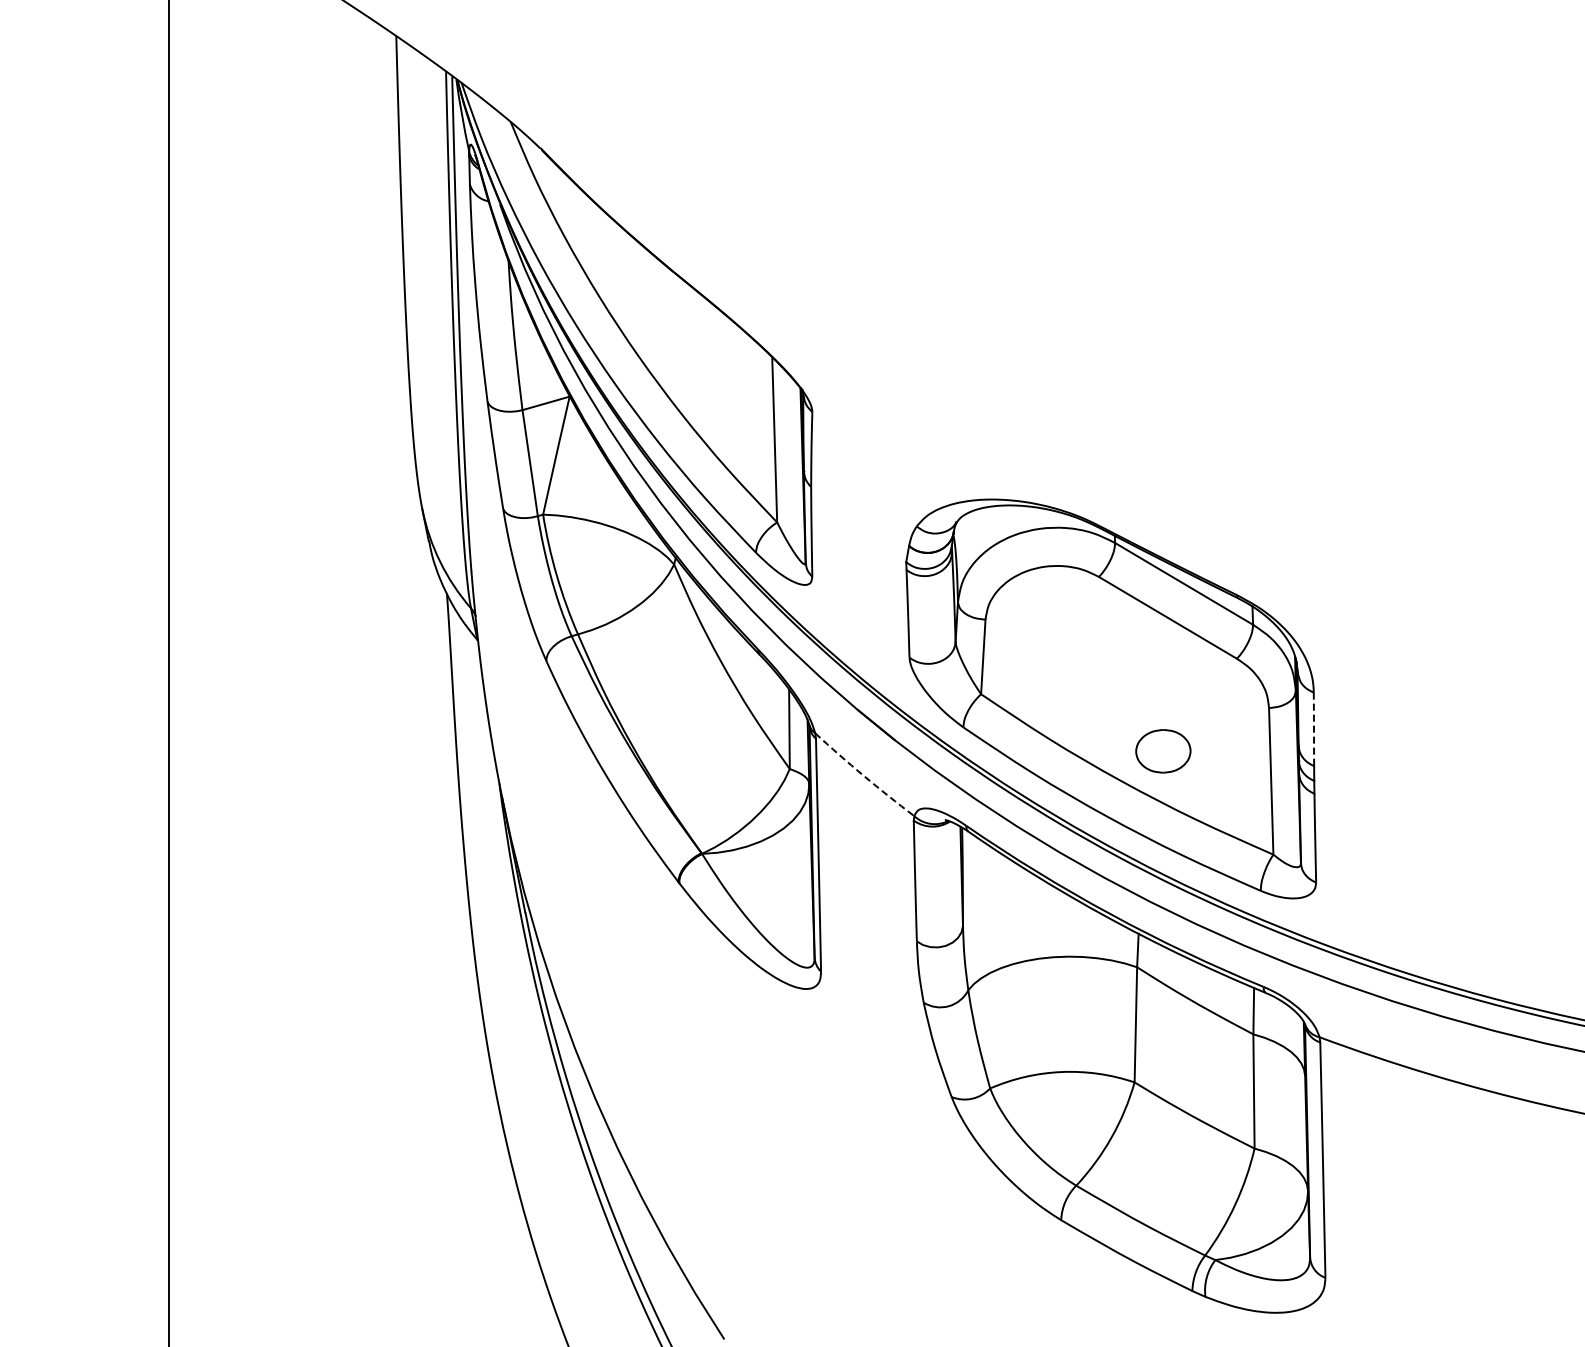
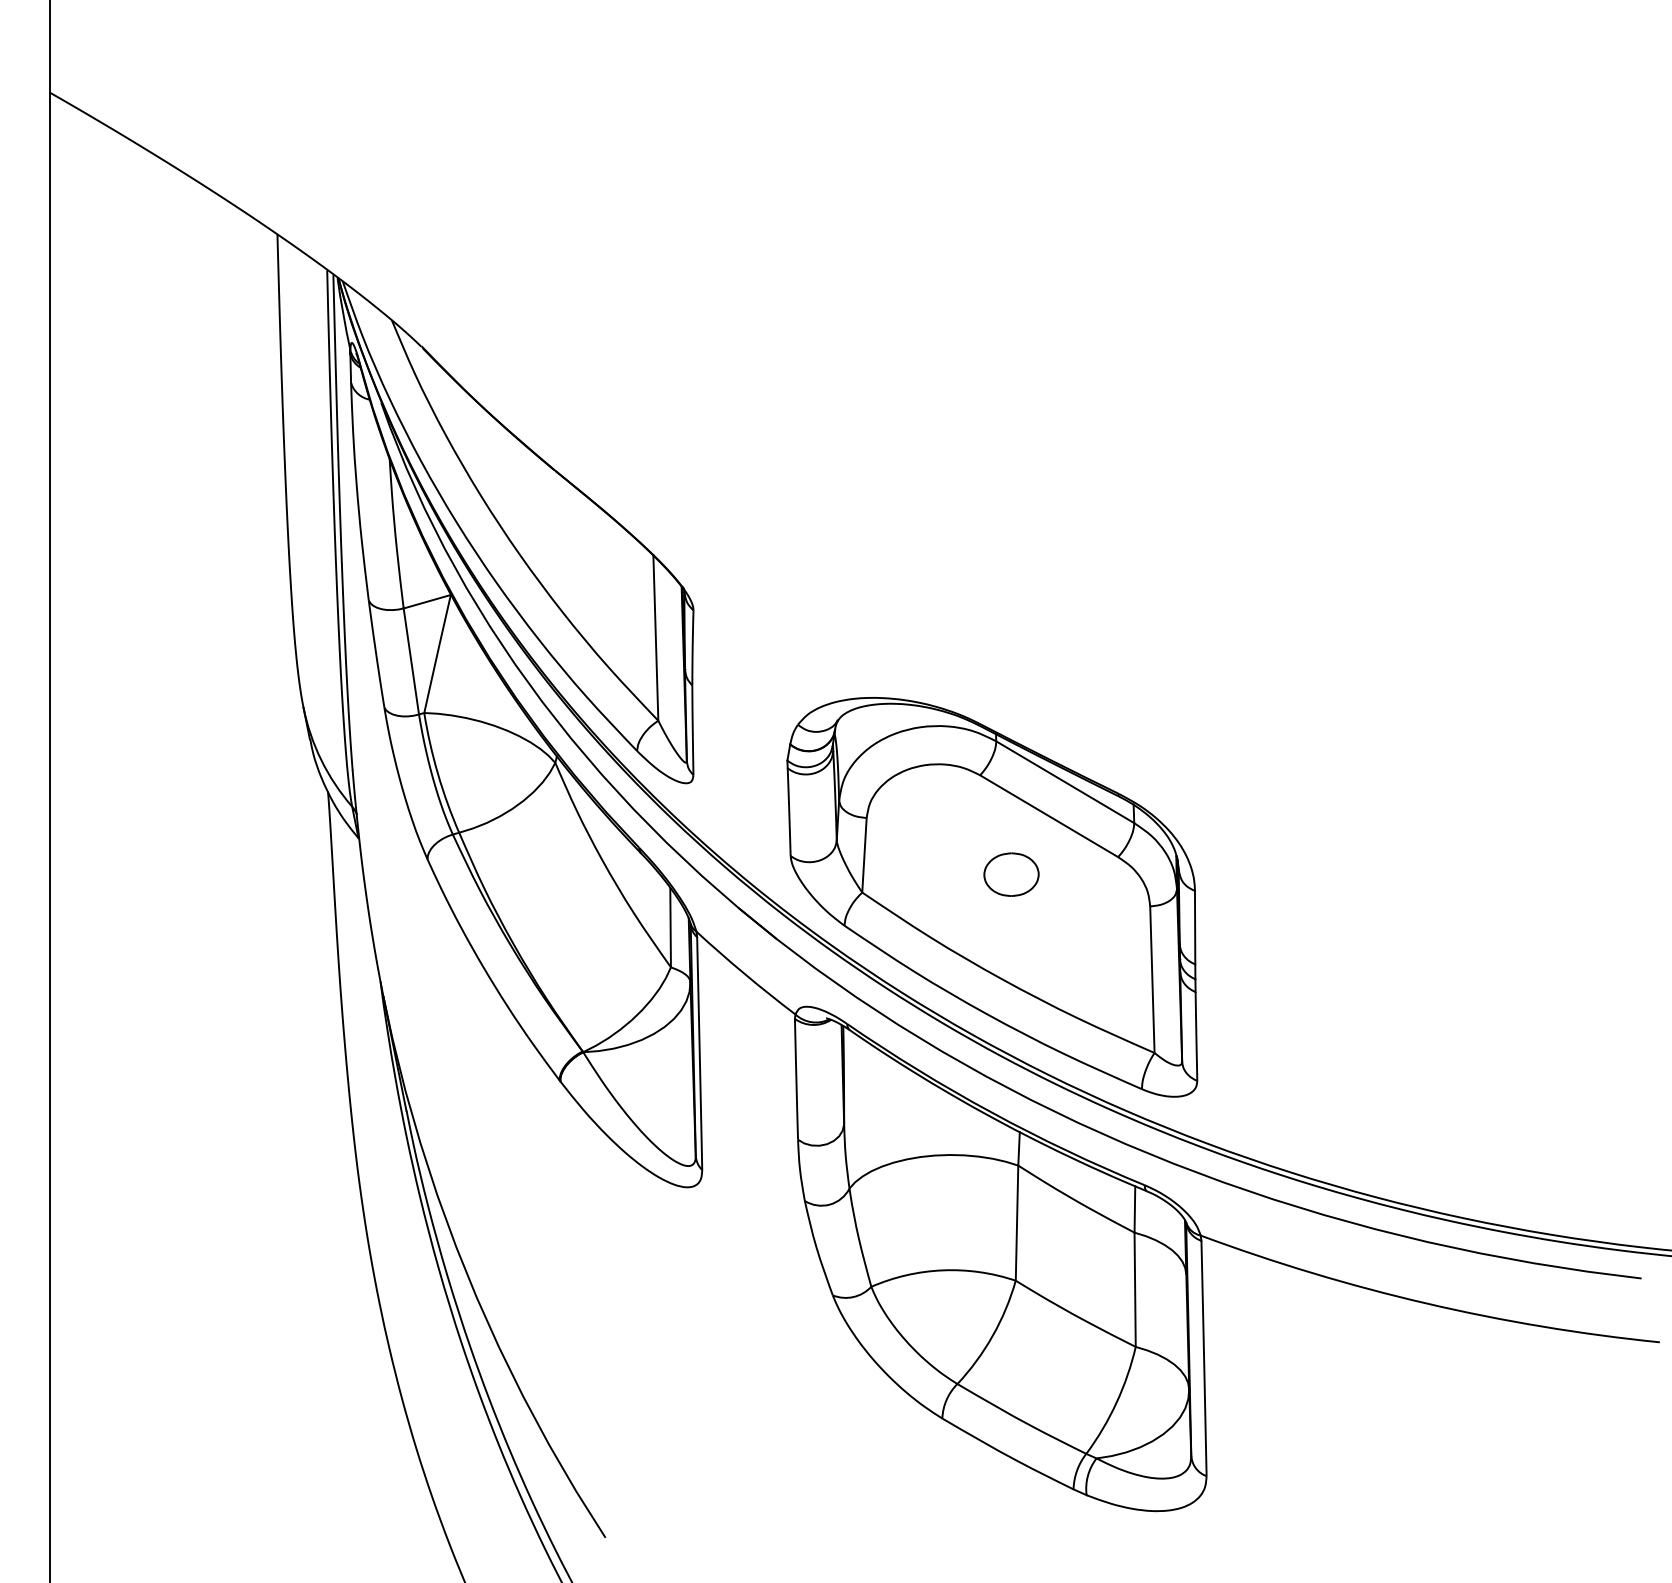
line: (1314, 729) -> (1195, 927), dashed -> solid
part: (1163, 751) -> (1011, 874), moved
arc: (863, 776) -> (744, 974), dashed -> solid

